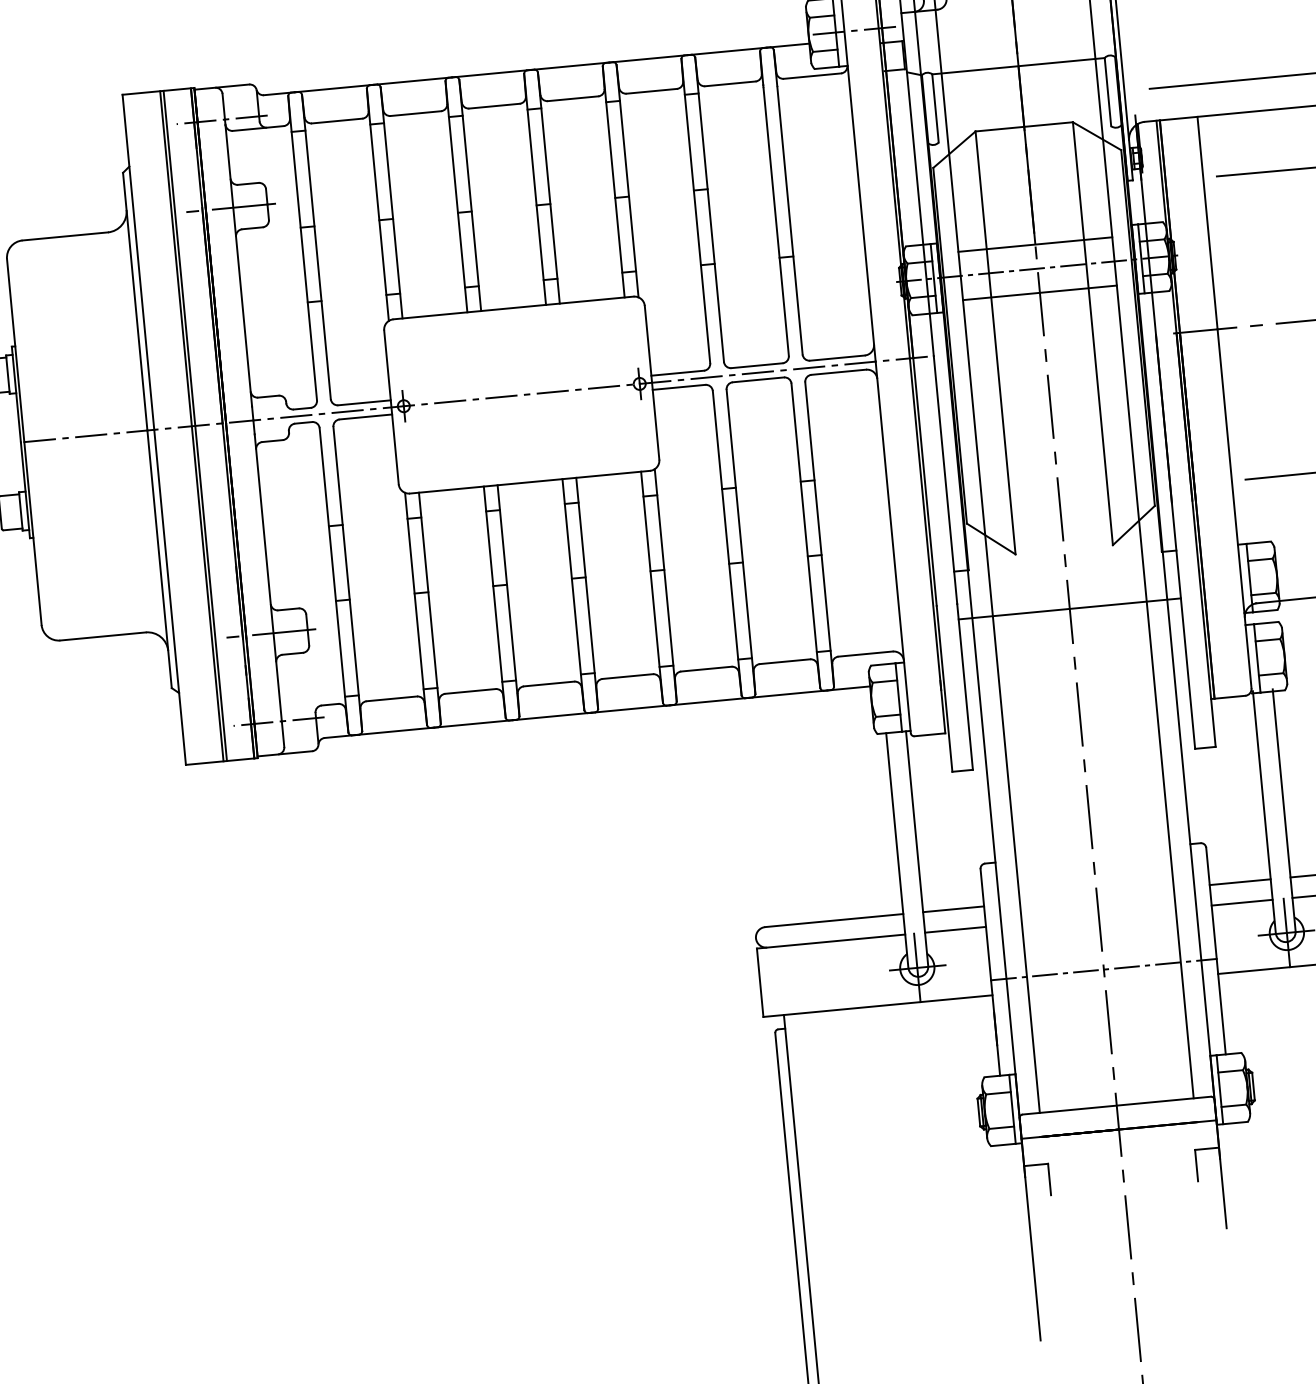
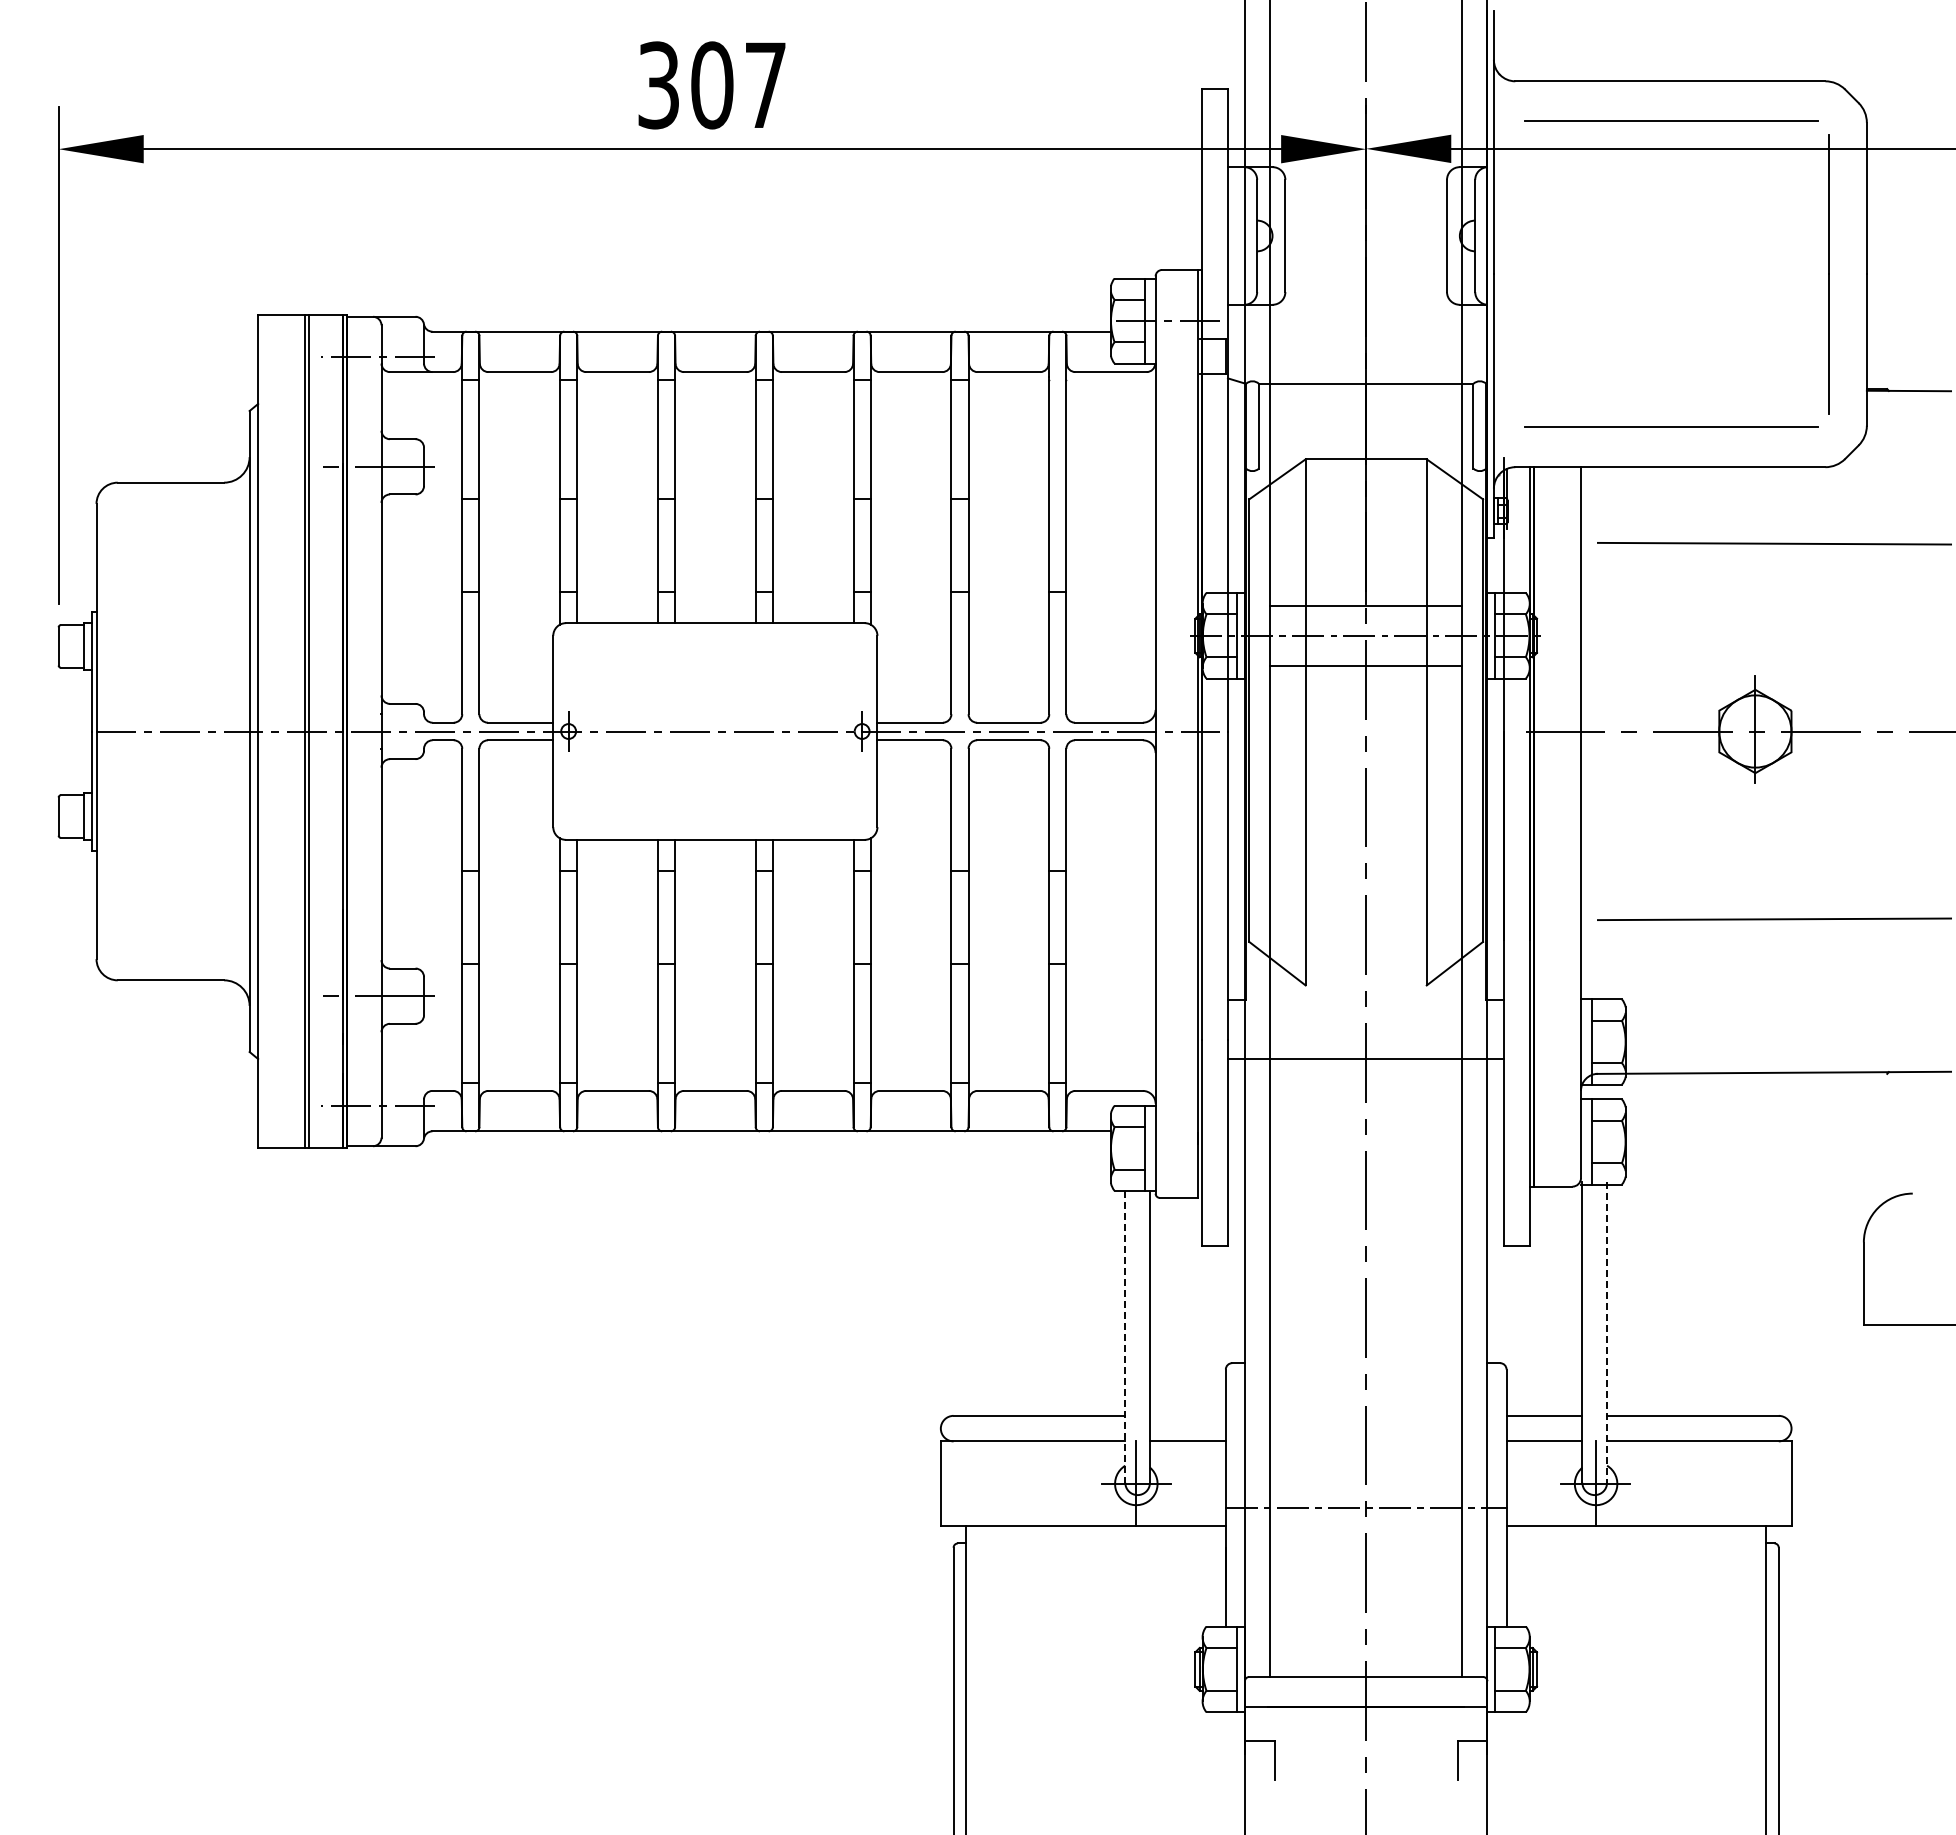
line: (1284, 810) -> (1607, 1332), solid -> dashed
line: (897, 850) -> (1125, 1336), solid -> dashed
line: (953, 909) -> (1187, 1415), removed

